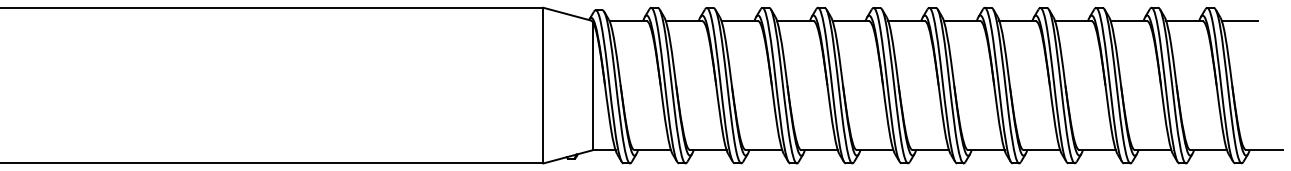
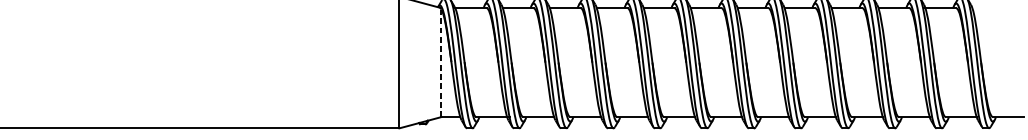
line: (1239, 21) -> (987, 8), removed
line: (593, 86) -> (441, 63), solid -> dashed

